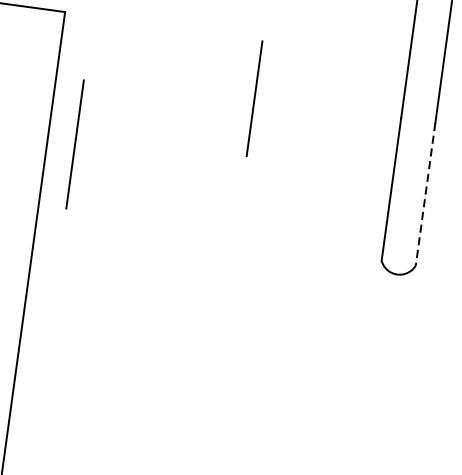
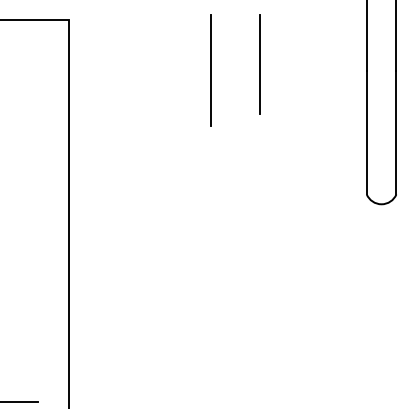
line: (254, 98) -> (259, 64), moved
line: (75, 144) -> (210, 70), moved
line: (425, 194) -> (396, 132), dashed -> solid

